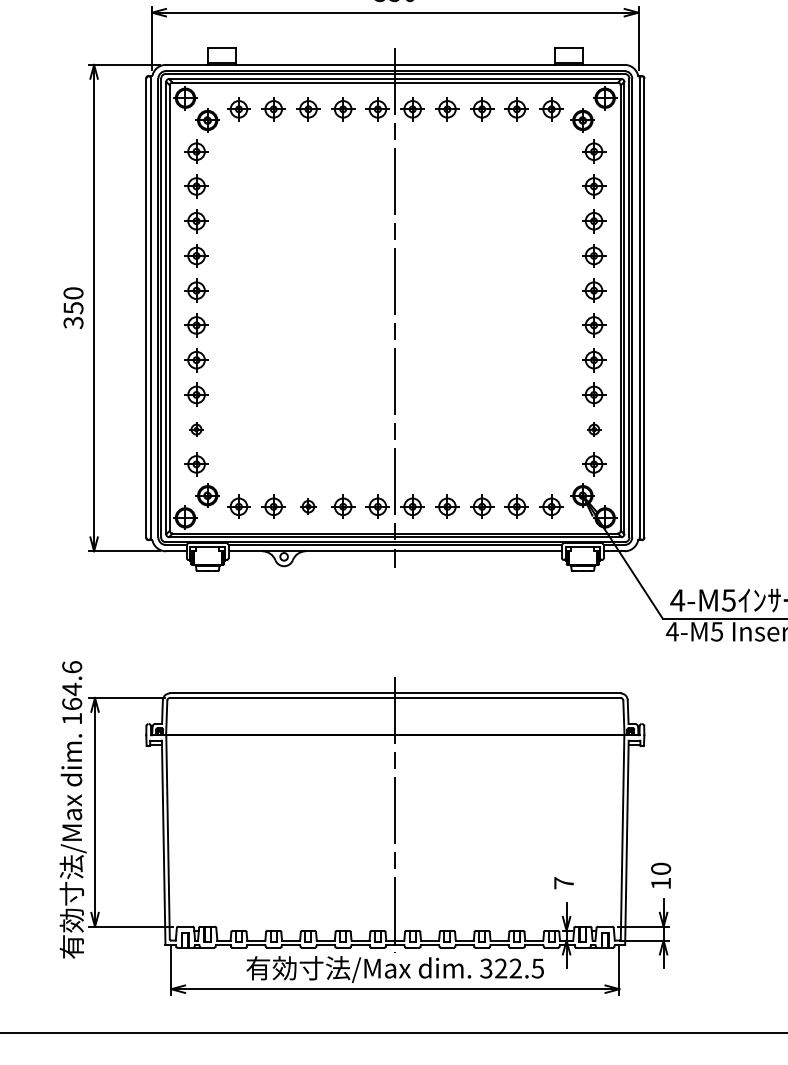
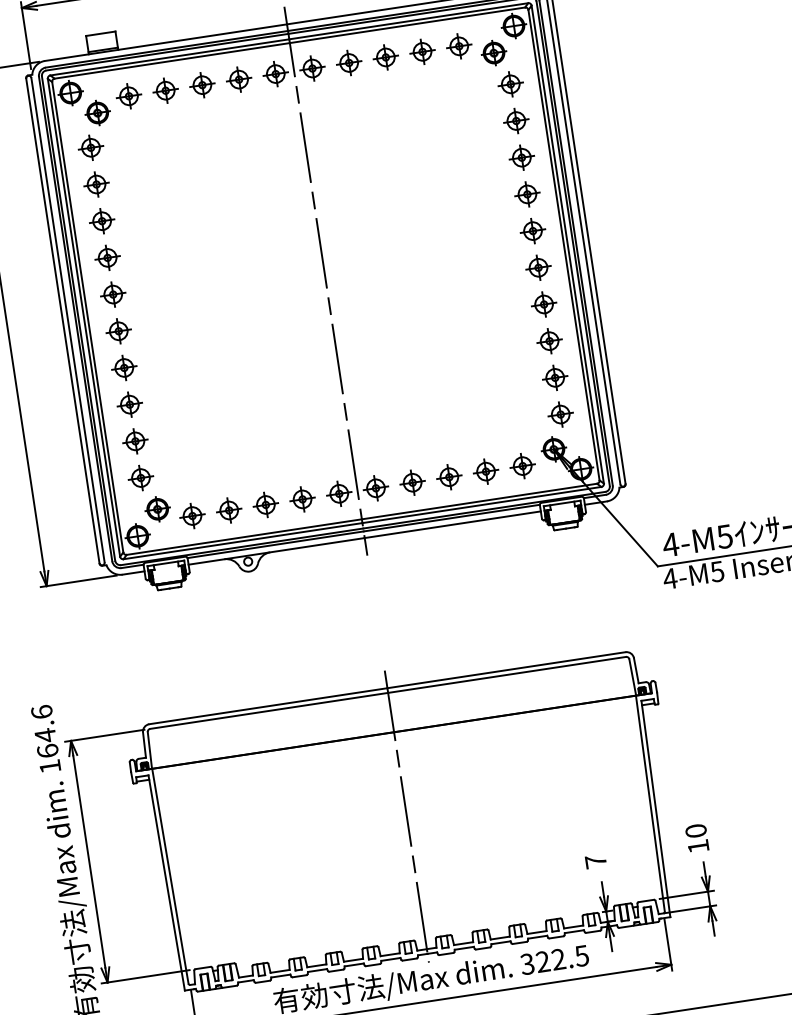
part: (196, 429) -> (135, 441), size x1.67
part: (594, 429) -> (555, 377), size x1.67
part: (308, 506) -> (265, 504), size x1.43

